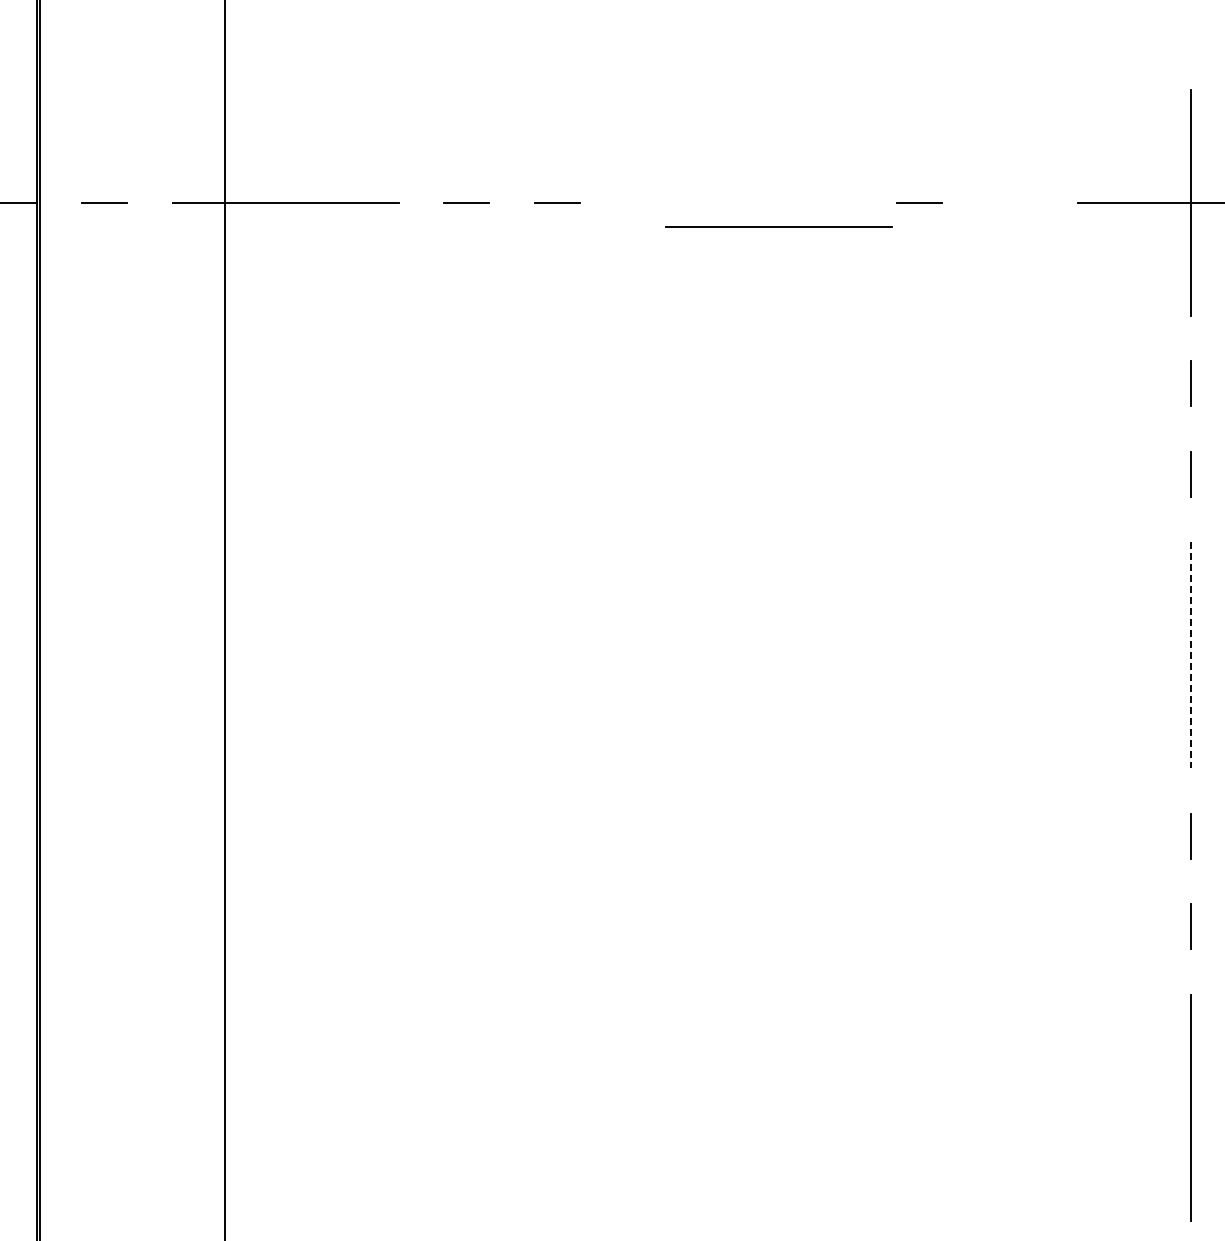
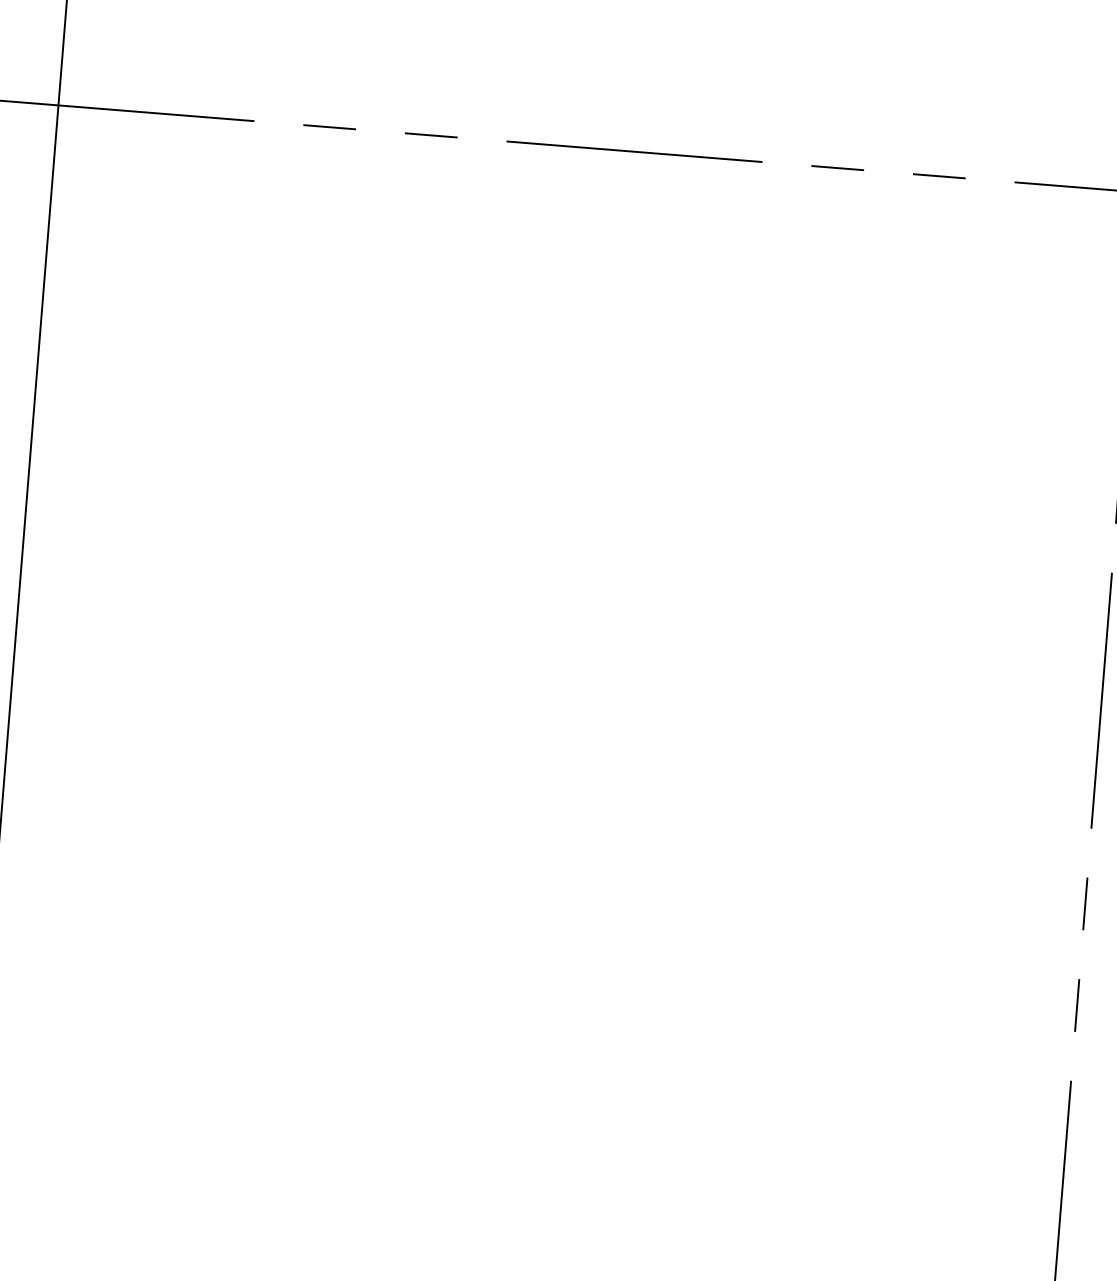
line: (1009, 202) -> (939, 175), added
line: (778, 226) -> (633, 151), moved
line: (1190, 655) -> (1101, 700), dashed -> solid

